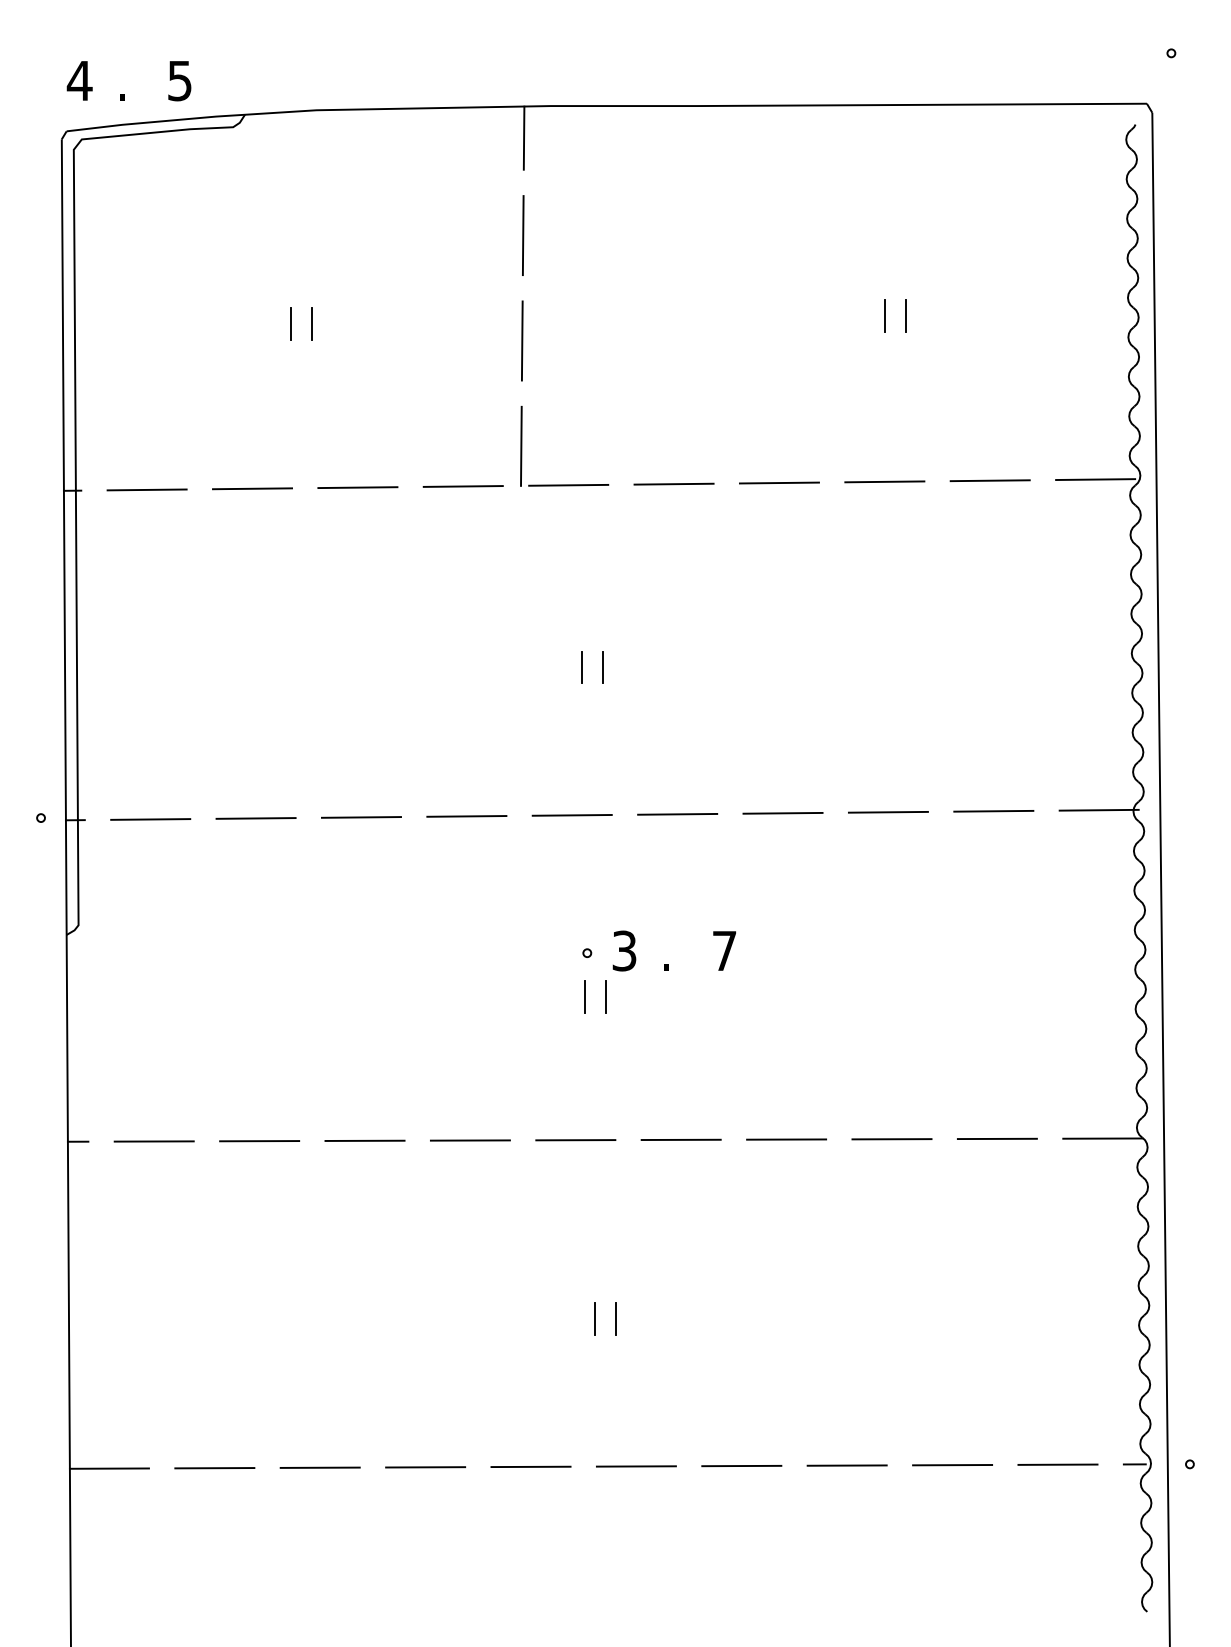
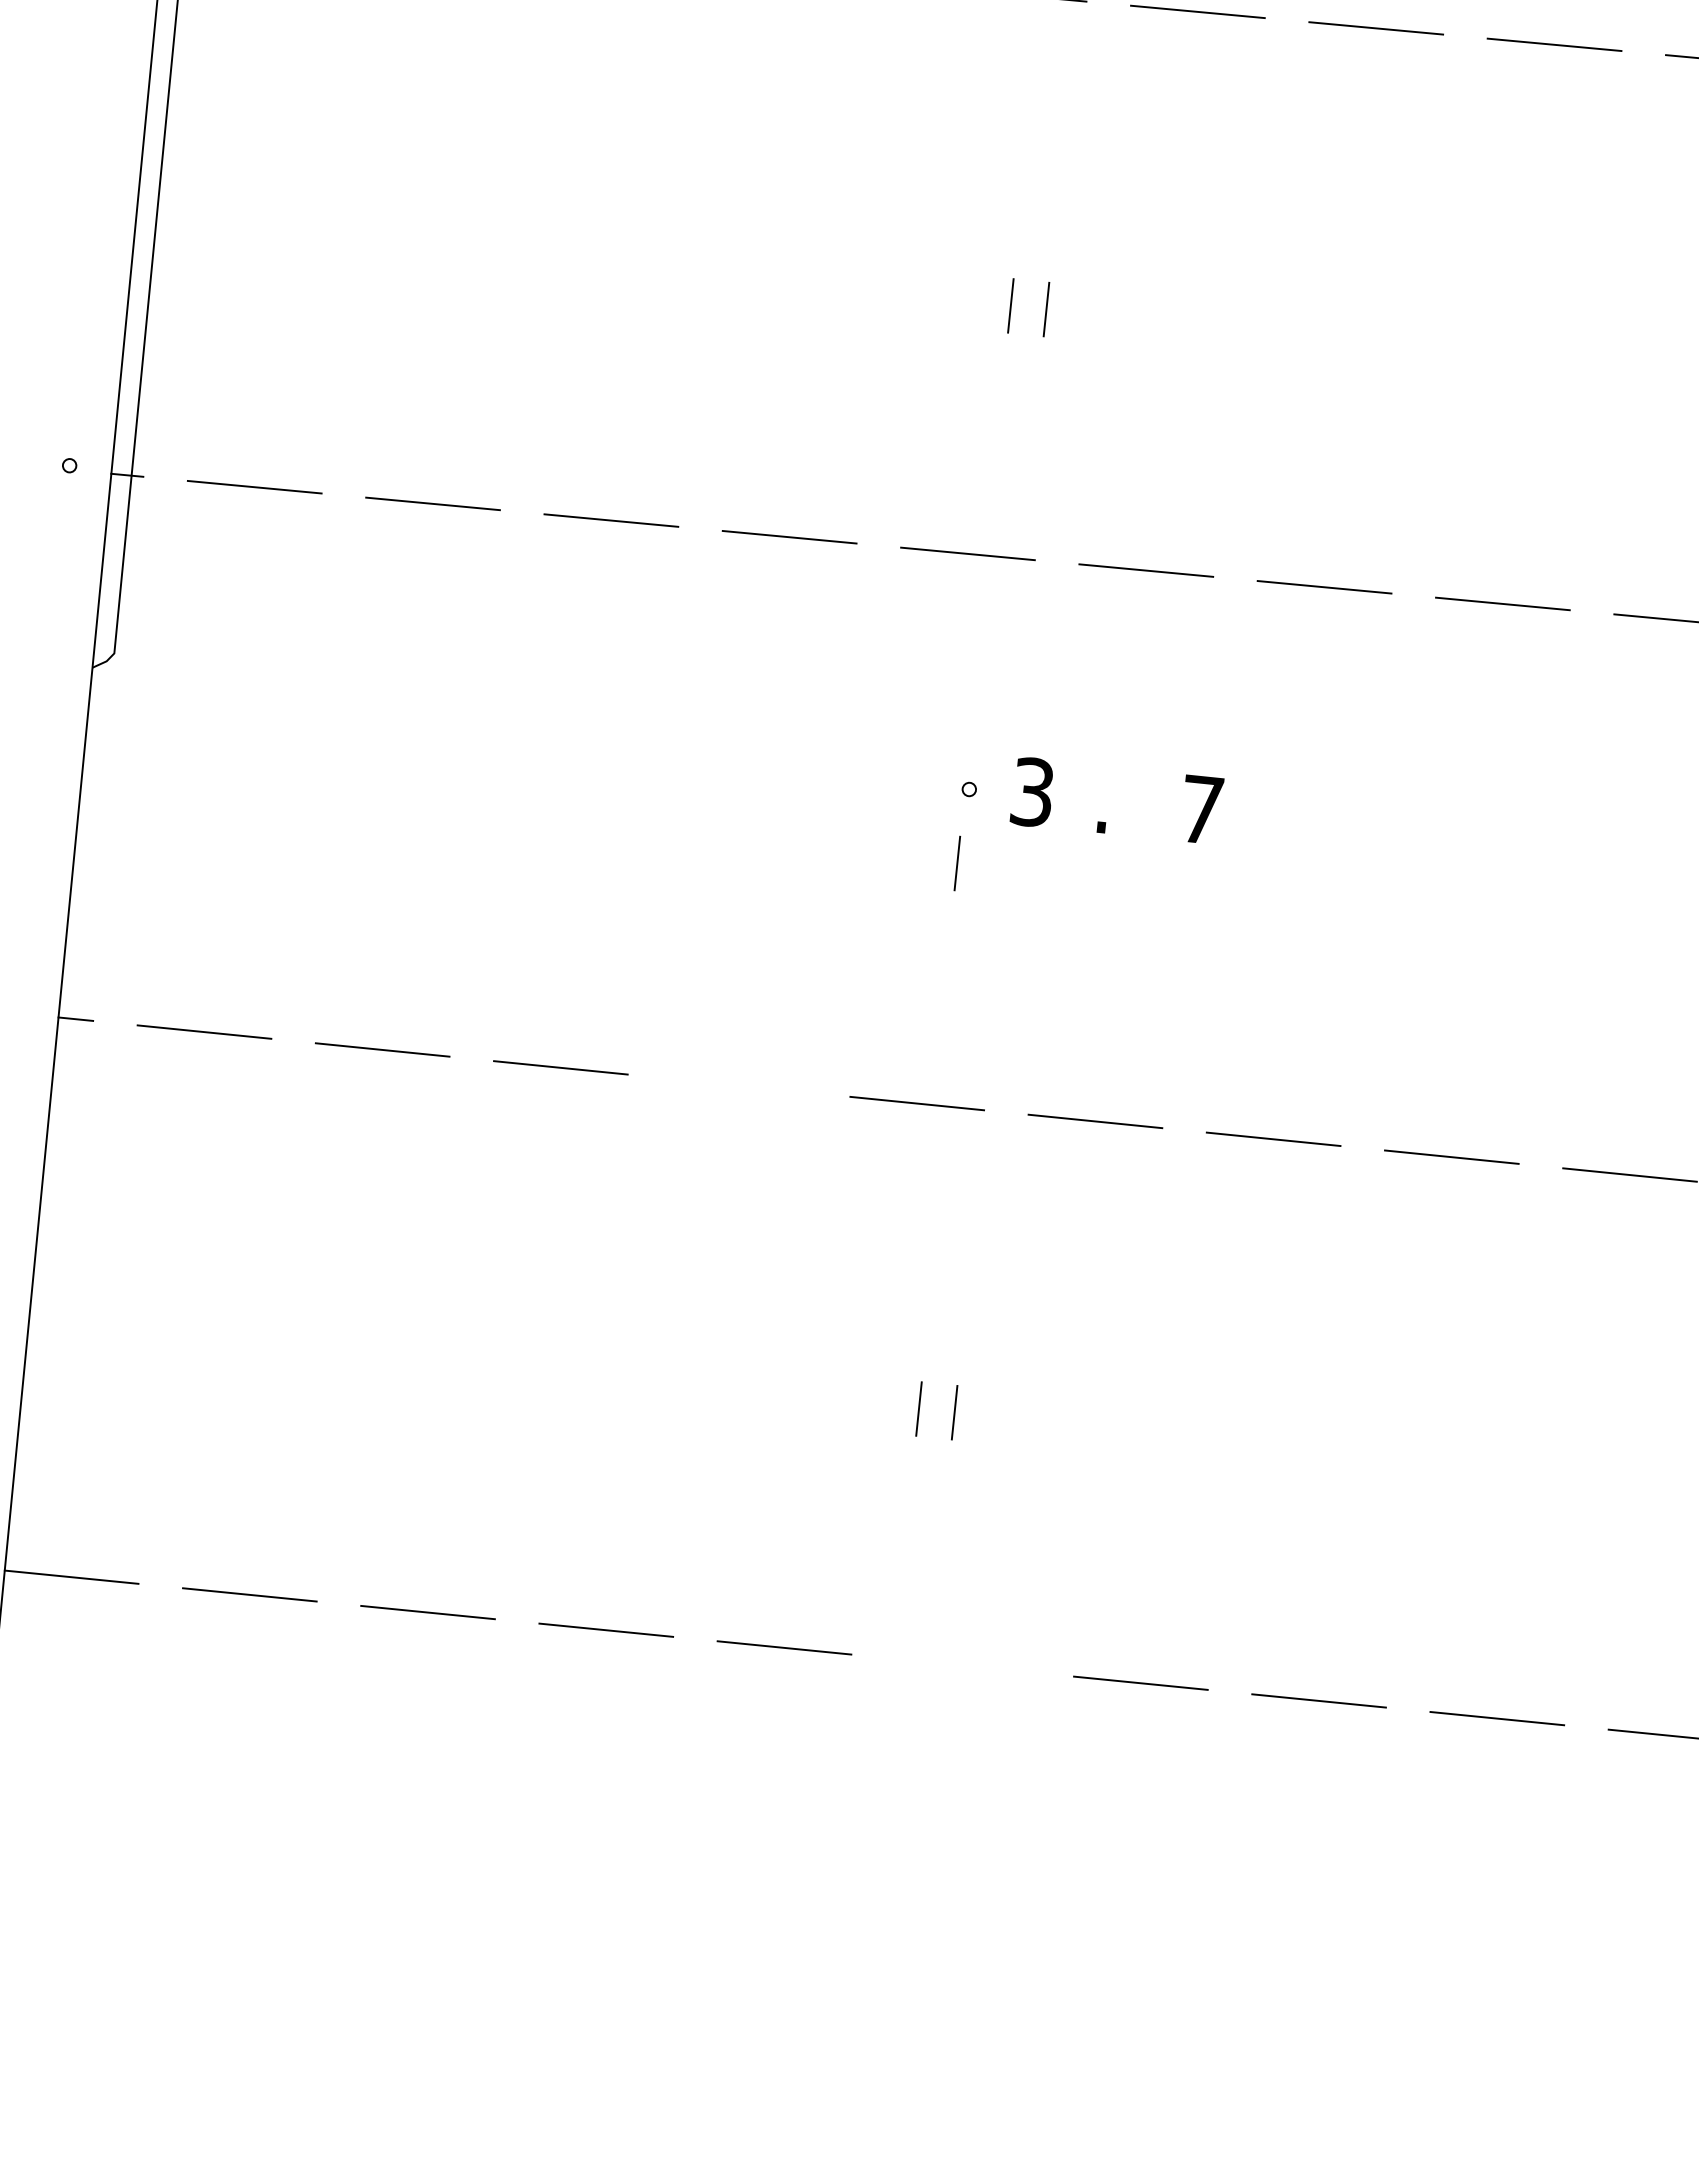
line: (605, 997) -> (992, 867), removed
line: (469, 1140) -> (737, 1085), removed
line: (636, 1466) -> (962, 1665), removed

